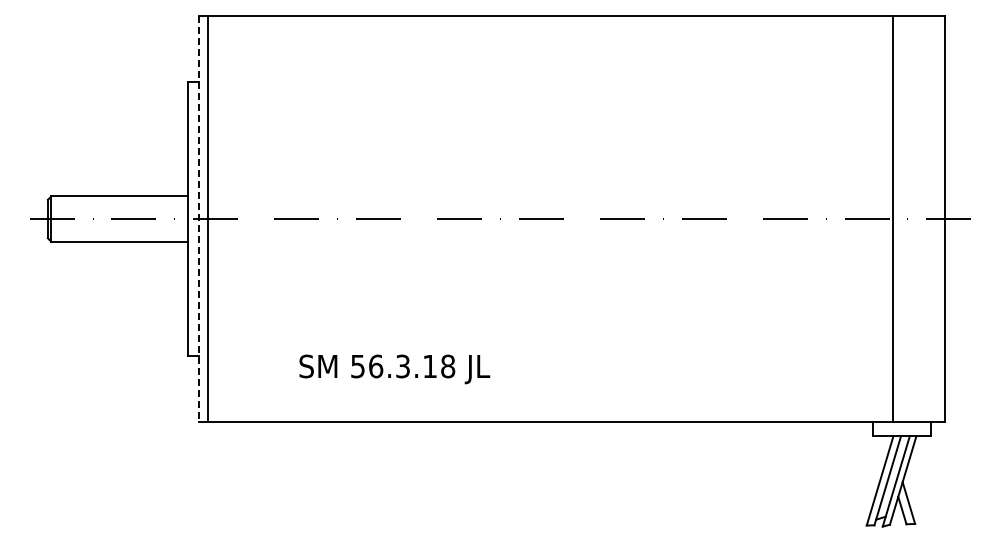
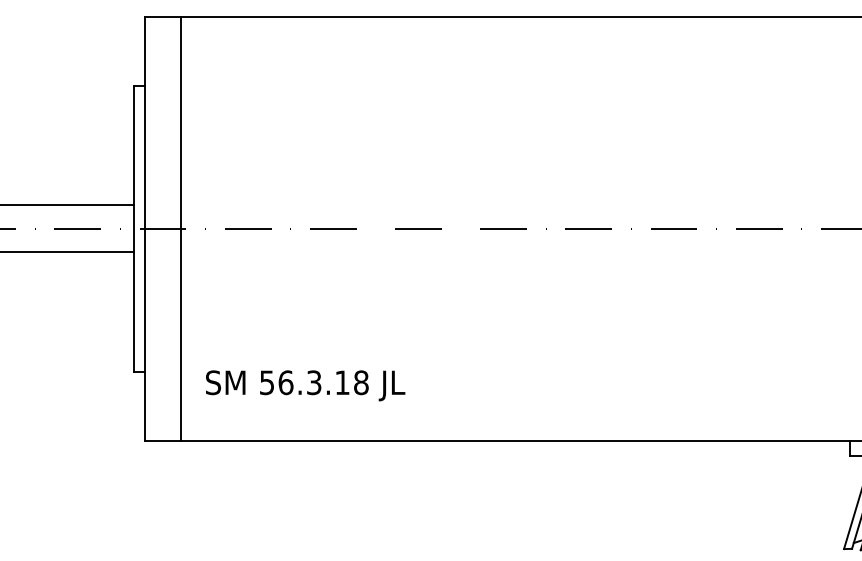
line: (208, 218) -> (180, 228), moved
line: (198, 219) -> (145, 229), dashed -> solid
text: (394, 369) -> (305, 385), moved

